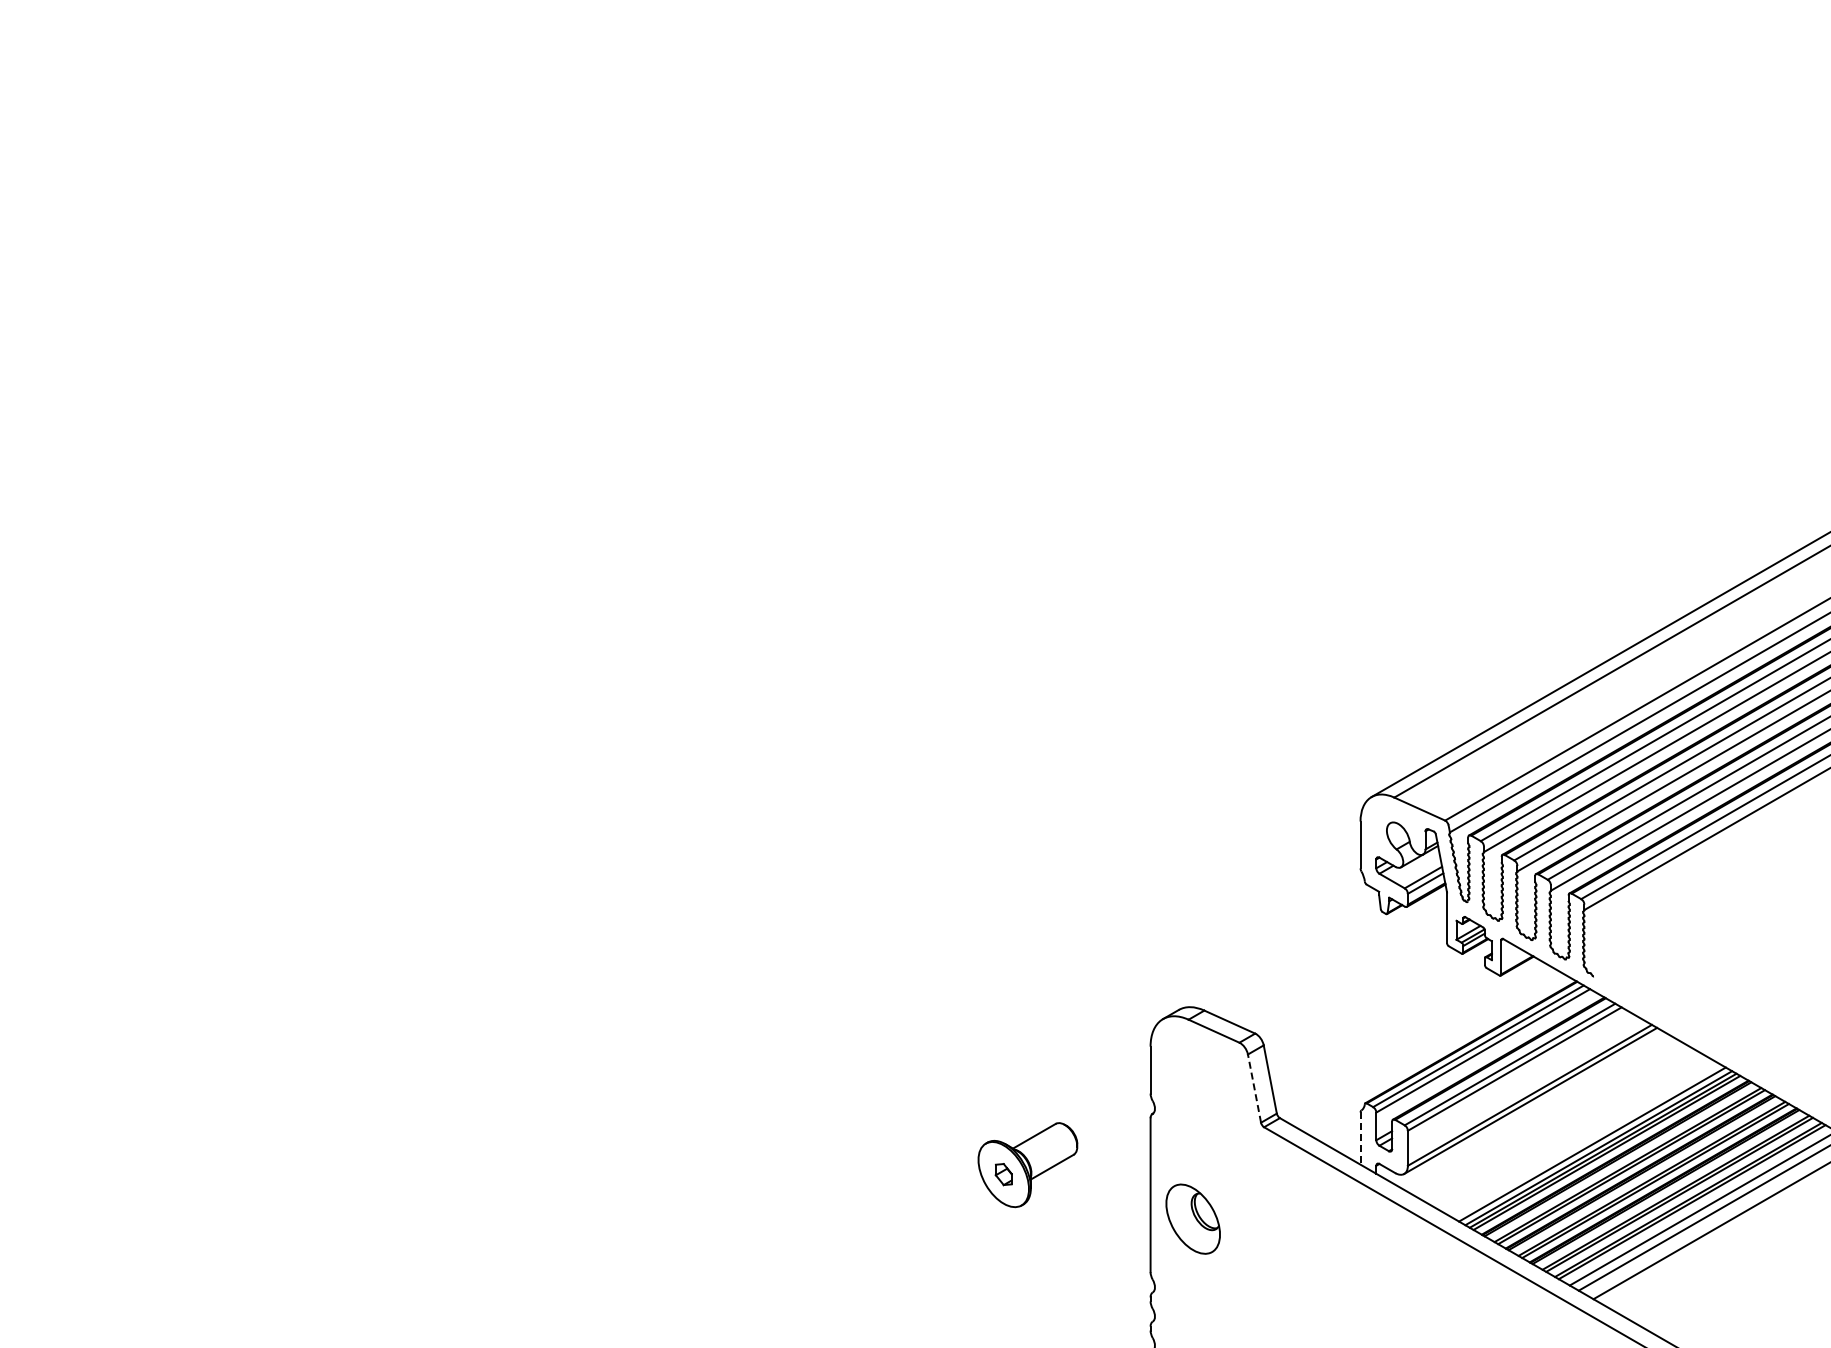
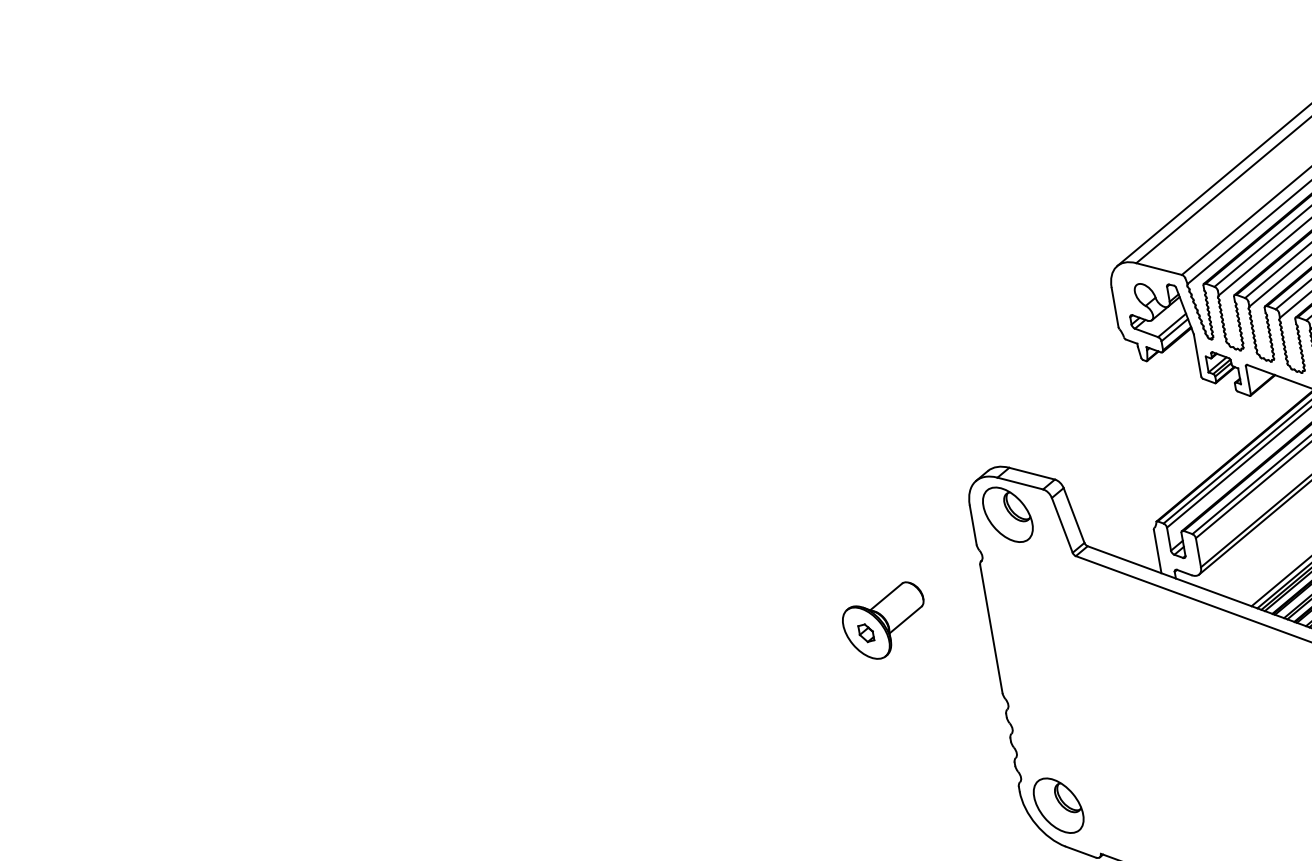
line: (1254, 1088) -> (1062, 525), dashed -> solid
line: (1360, 1139) -> (1157, 552), dashed -> solid
part: (1192, 1218) -> (1007, 514), moved

